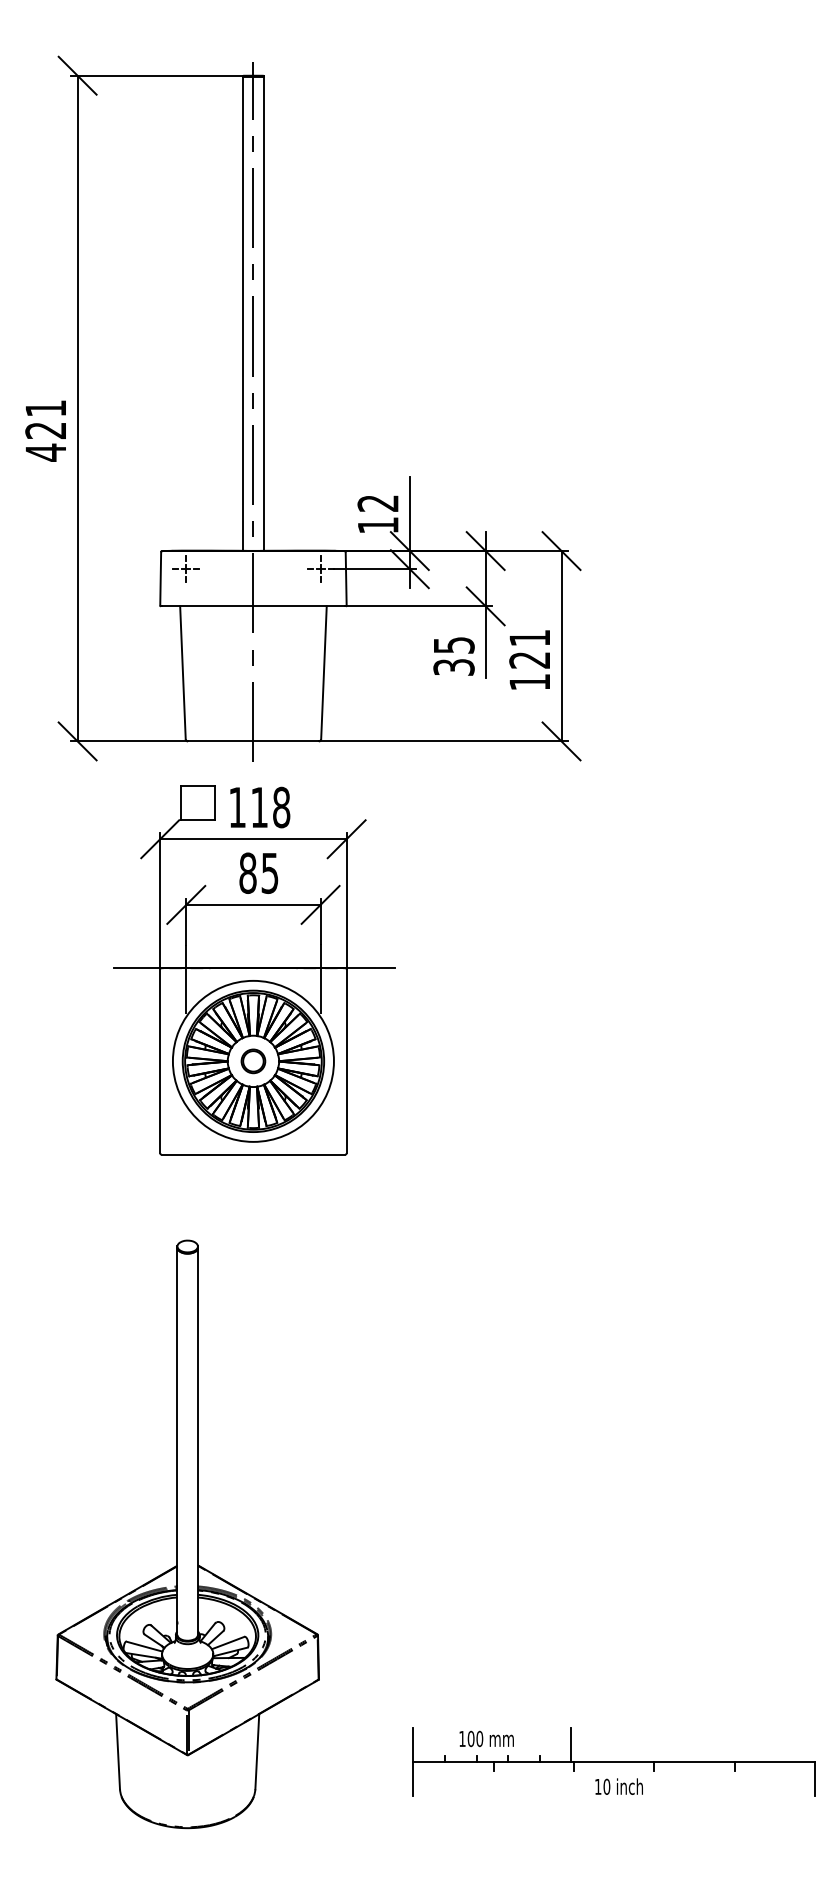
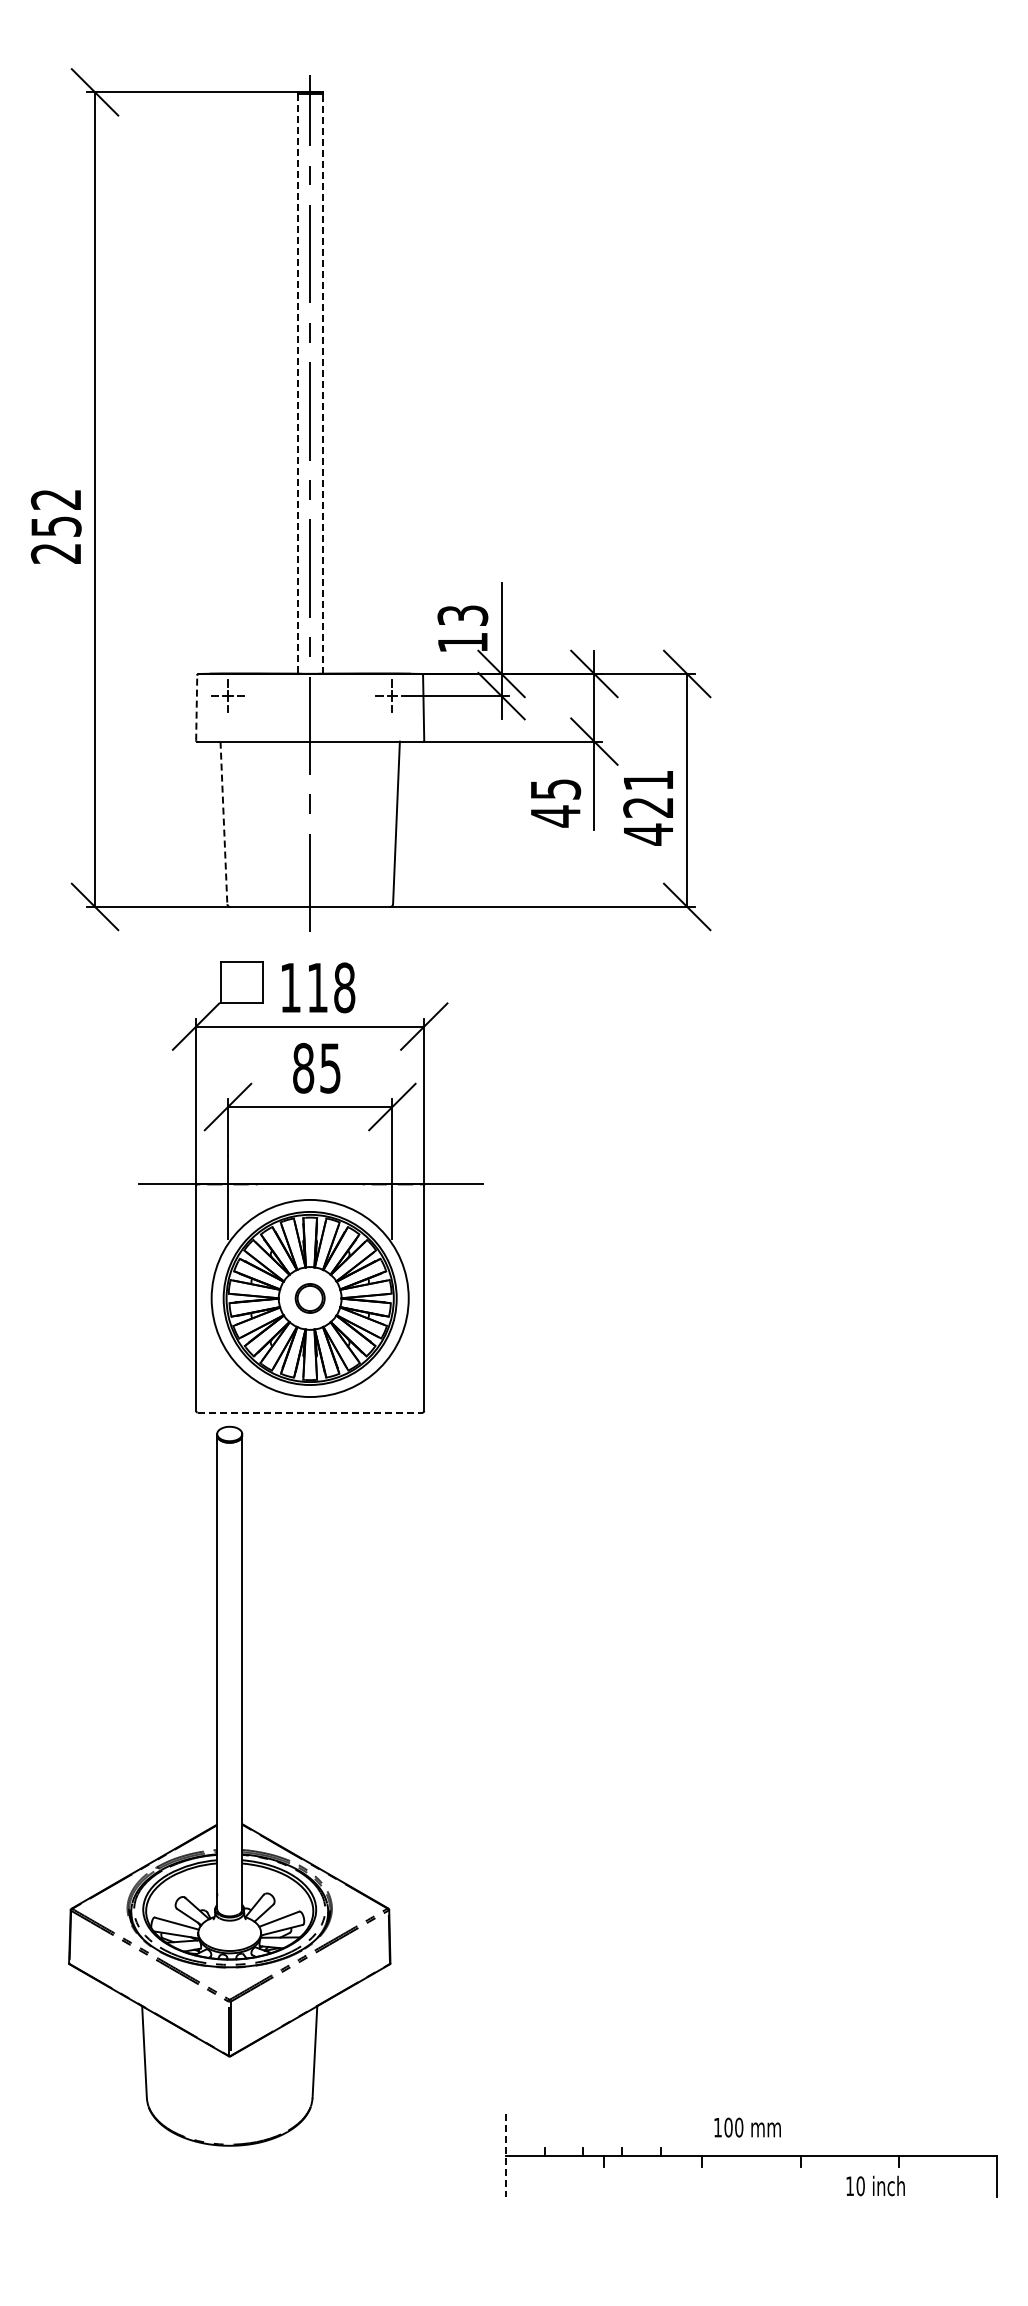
line: (243, 314) -> (297, 384), solid -> dashed
line: (263, 314) -> (322, 384), solid -> dashed
text: (45, 431) -> (55, 527), 421 -> 252
text: (377, 503) -> (462, 615), 12 -> 13
line: (160, 579) -> (196, 708), solid -> dashed
text: (453, 667) -> (555, 816), 35 -> 45
line: (182, 673) -> (223, 823), solid -> dashed
text: (529, 682) -> (648, 834), 121 -> 421
line: (253, 1154) -> (310, 1412), solid -> dashed
part: (187, 1533) -> (229, 1785), moved
text: (486, 1738) -> (747, 2127), moved
line: (571, 1744) -> (699, 2134), removed
line: (413, 1762) -> (506, 2156), solid -> dashed
text: (618, 1786) -> (875, 2185), moved

